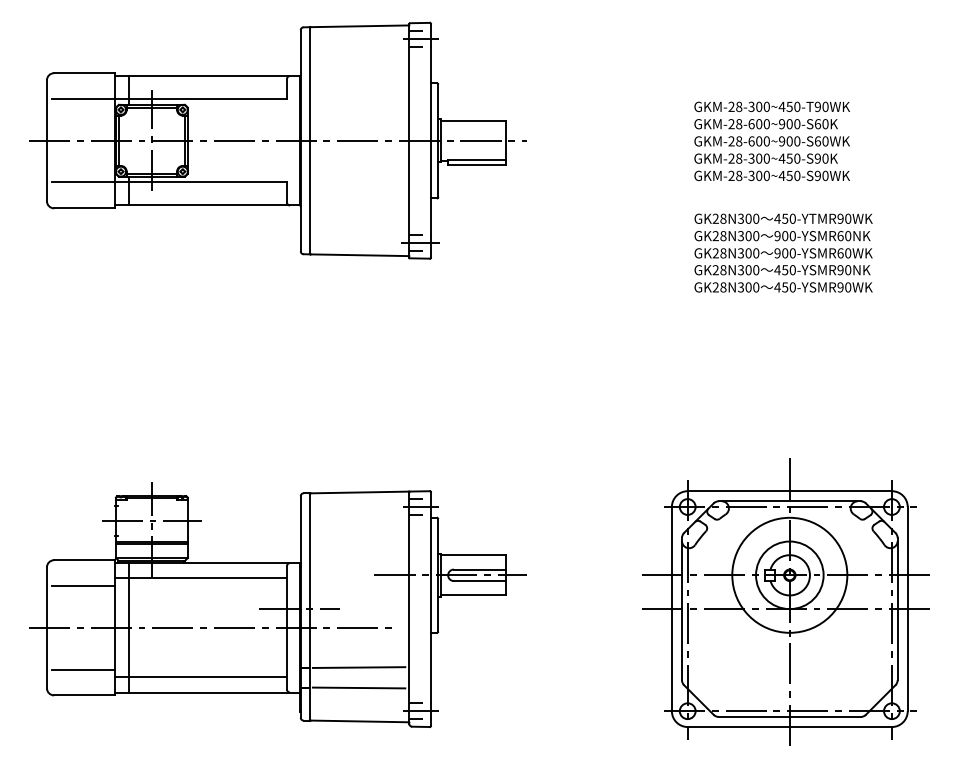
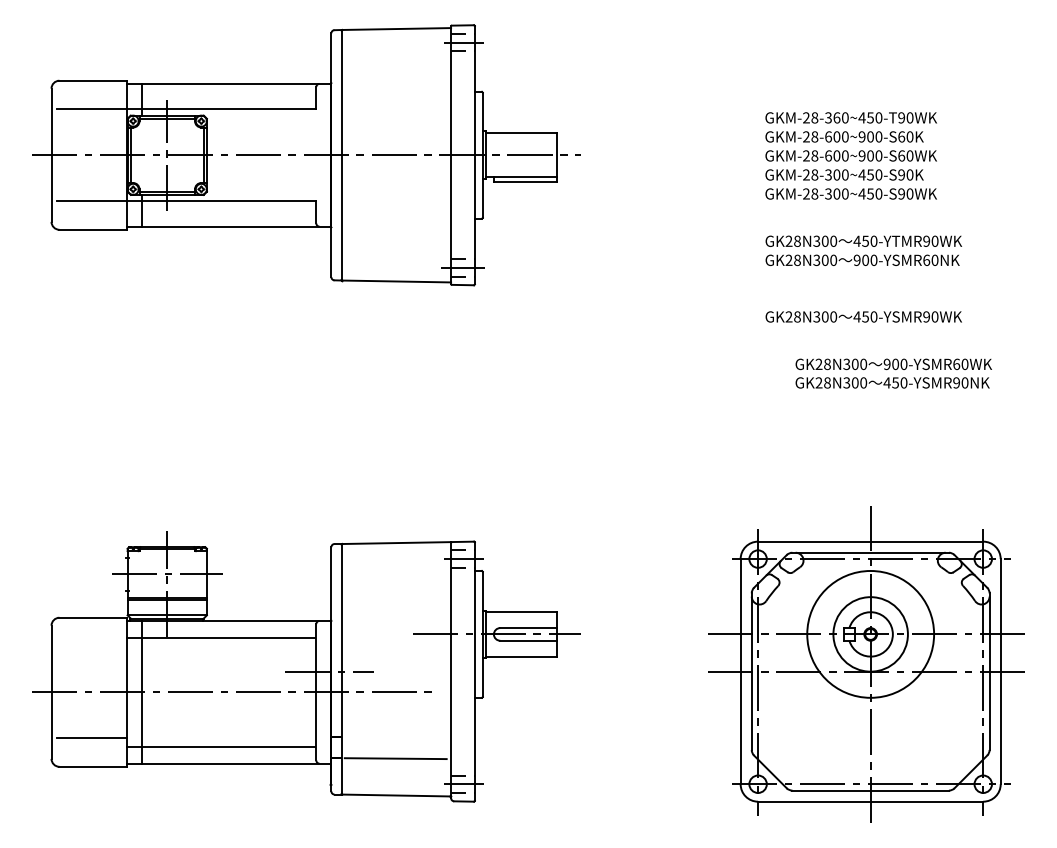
text: (758, 106) -> (836, 117), GKM-28-300~450-T90WK -> GKM-28-360~450-T90WK
text: (783, 261) -> (893, 373), moved
line: (83, 586) -> (91, 646), removed
line: (358, 666) -> (395, 735), removed

